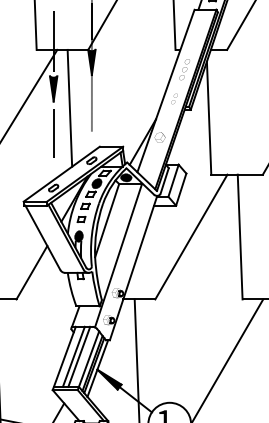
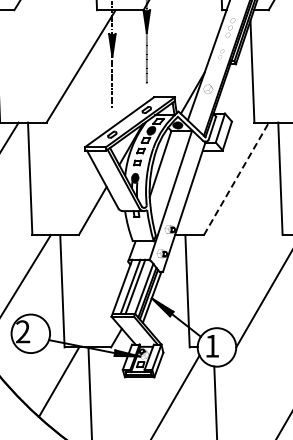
line: (69, 107) -> (126, 62), removed
line: (191, 236) -> (236, 178), solid -> dashed

